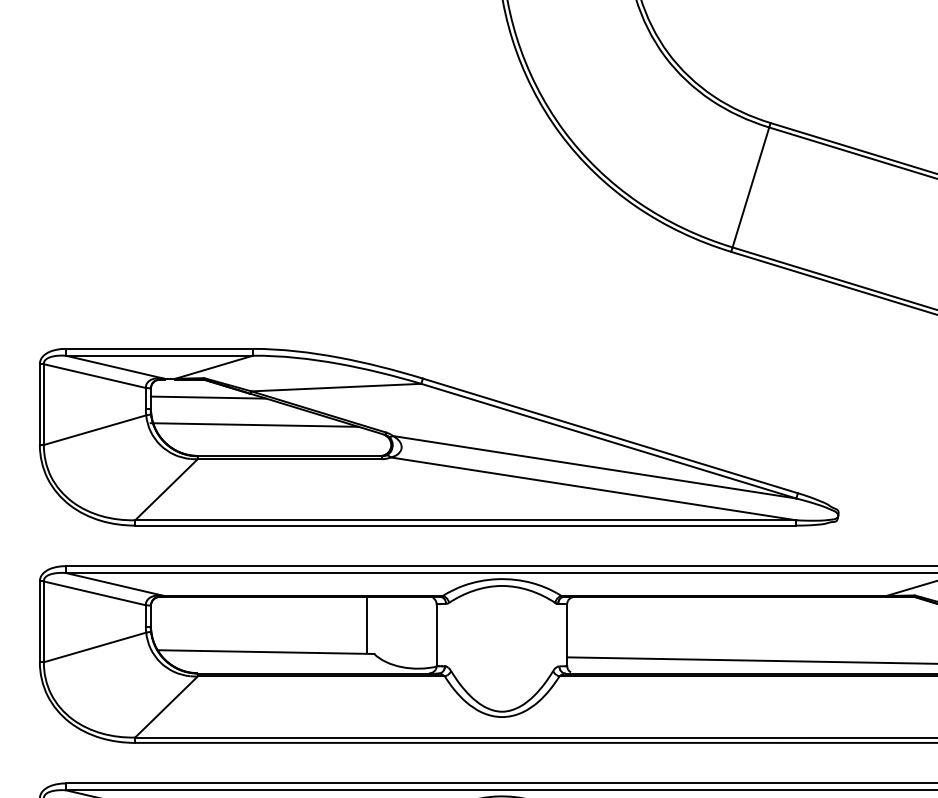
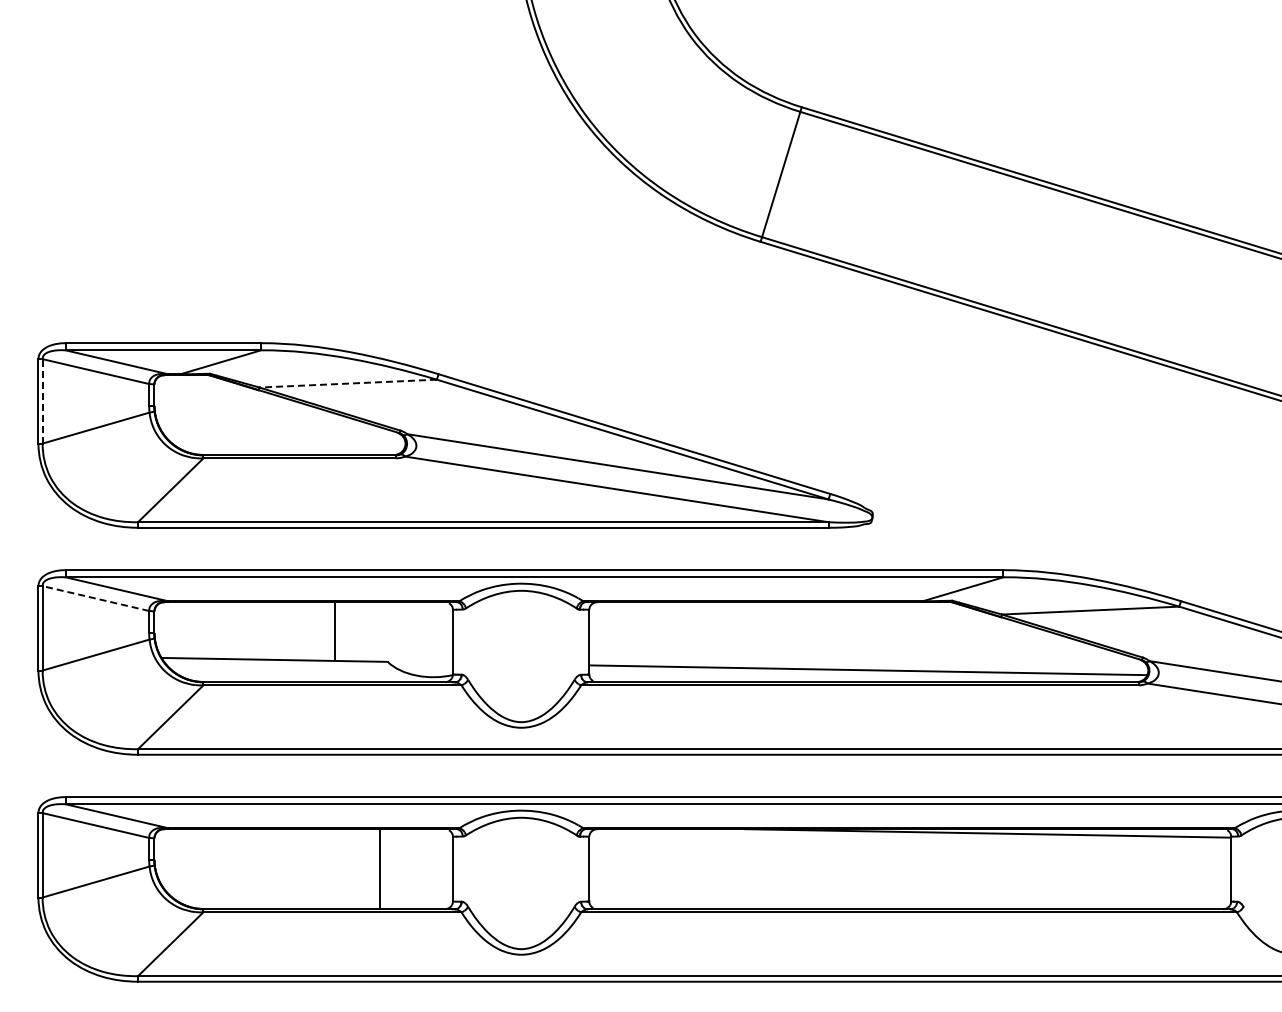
line: (336, 387) -> (348, 383), solid -> dashed
line: (208, 398) -> (214, 394), removed
line: (43, 403) -> (42, 400), solid -> dashed
line: (254, 424) -> (262, 422), removed
line: (94, 593) -> (95, 598), solid -> dashed
line: (367, 624) -> (335, 631), moved

